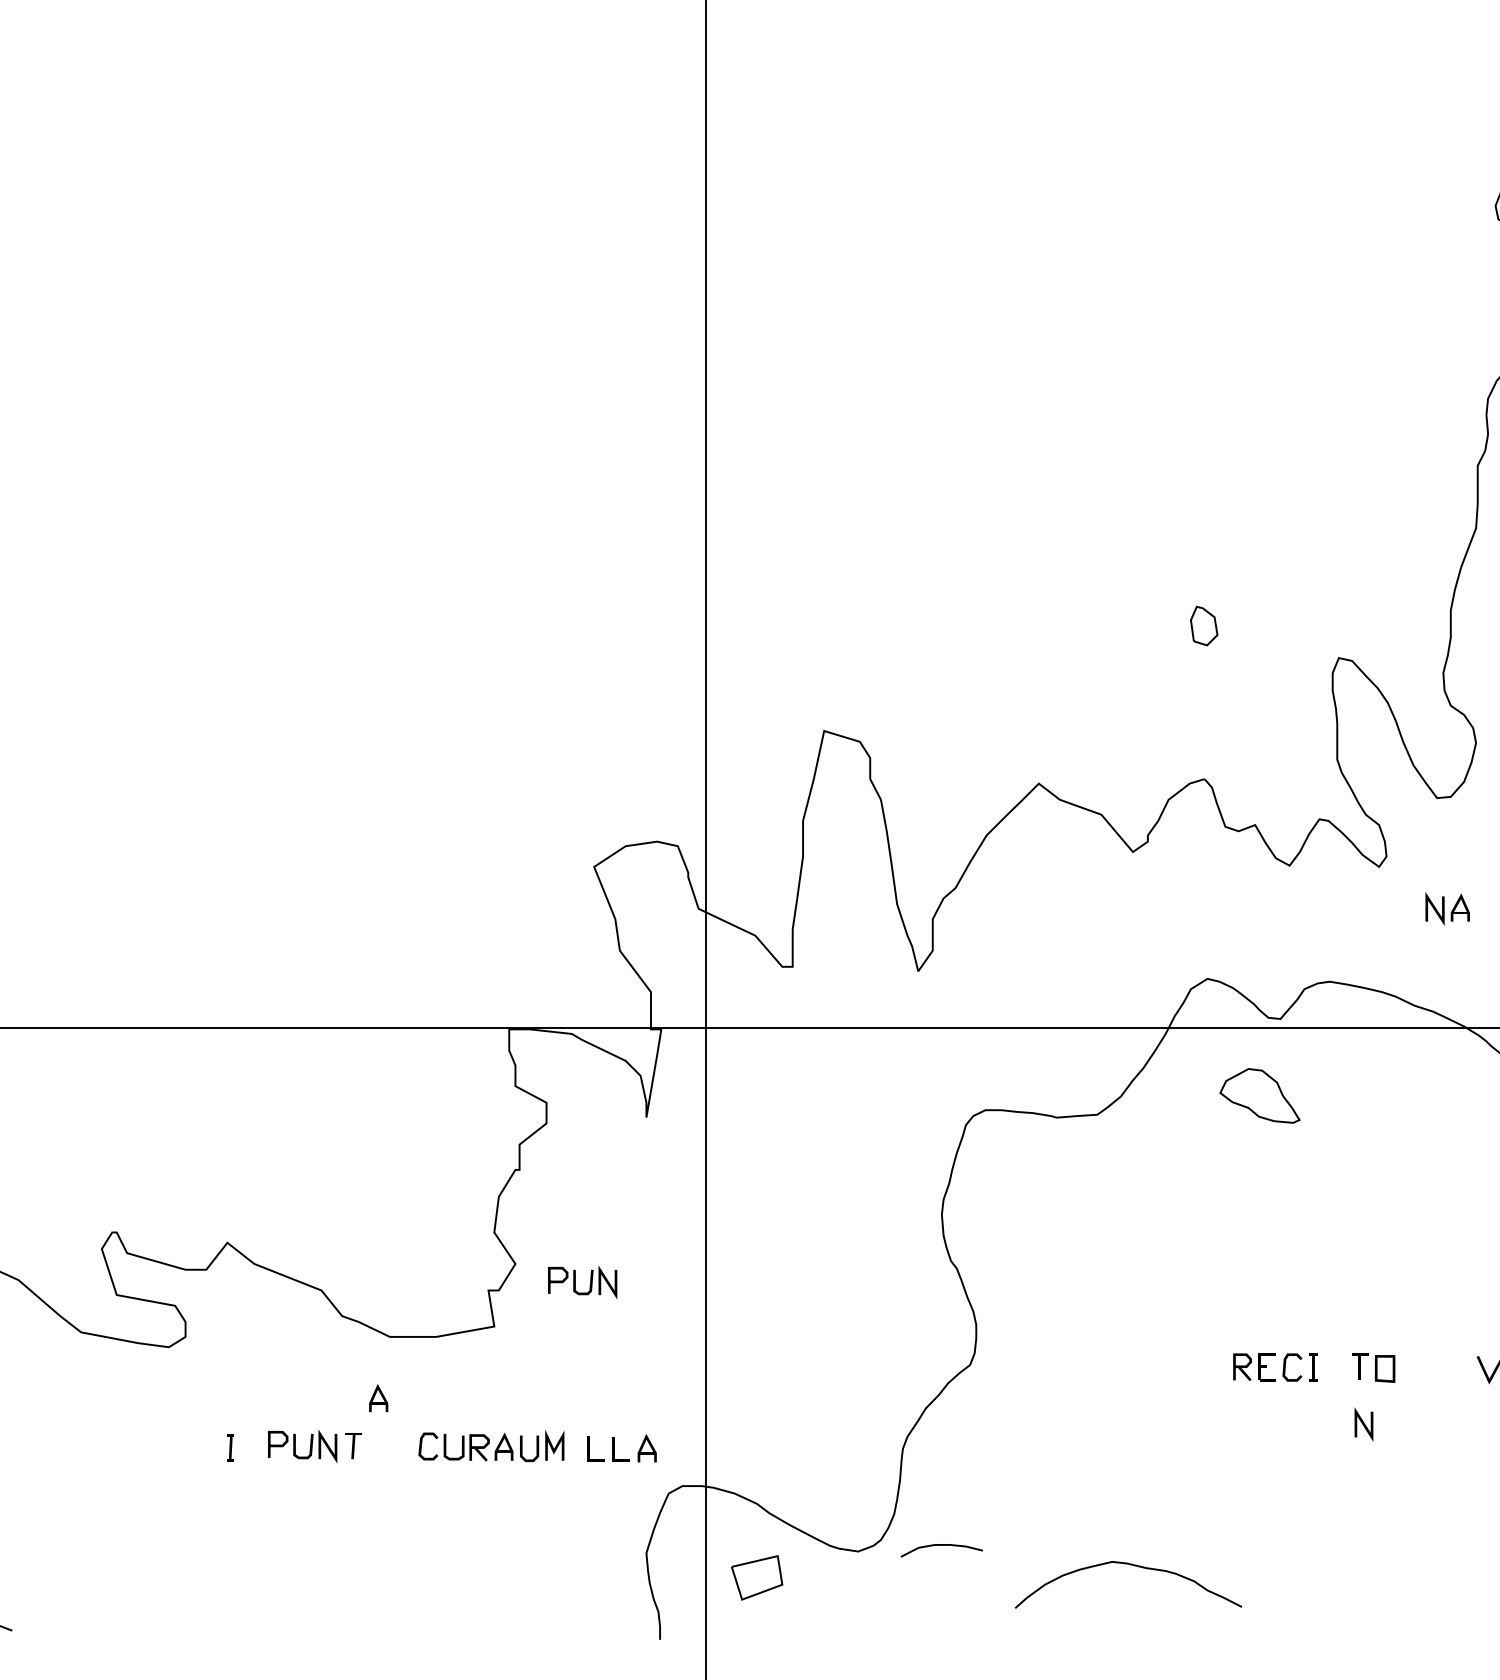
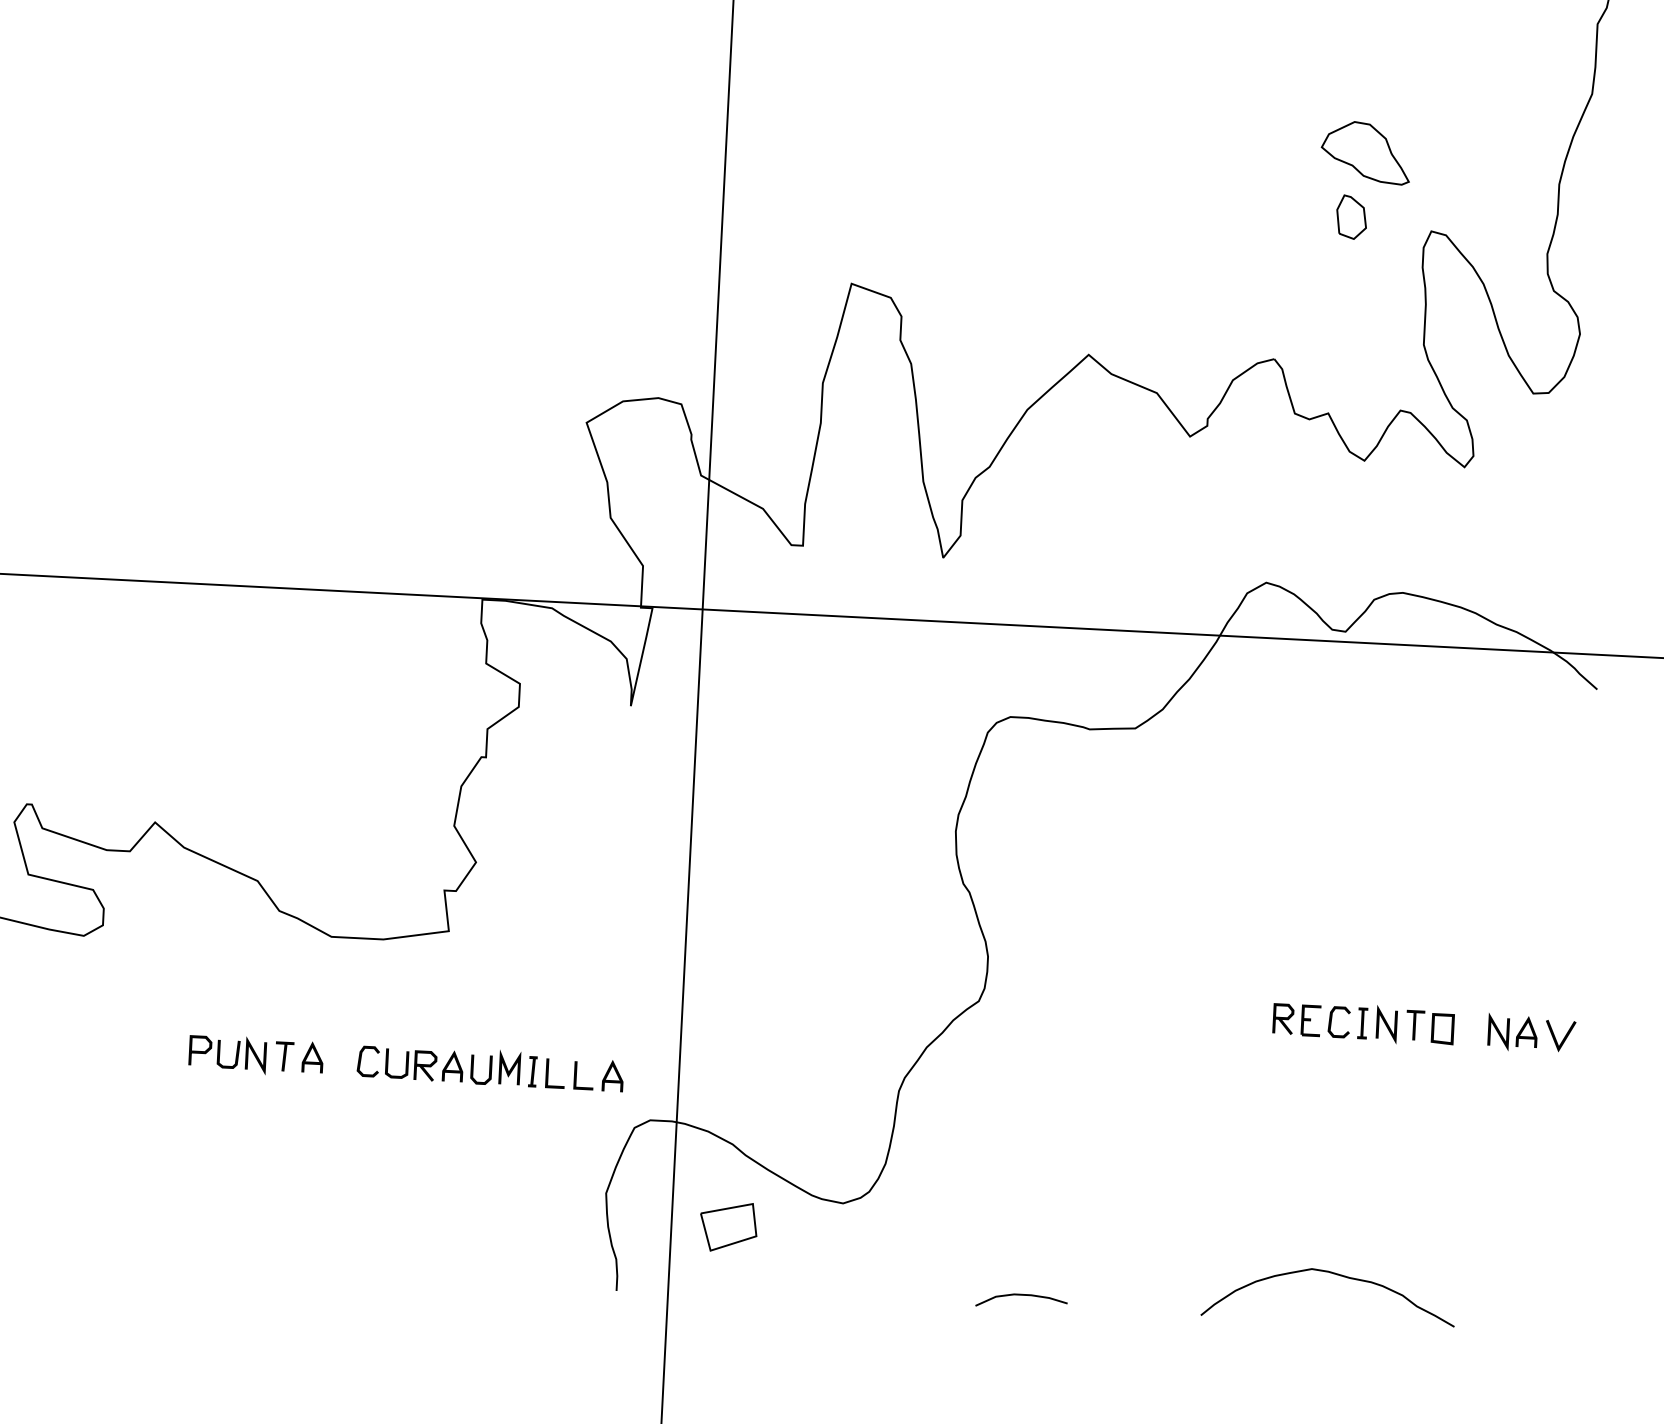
part: (1204, 626) -> (1352, 217), moved
part: (1447, 908) -> (1512, 1032), moved
part: (1259, 1095) -> (1365, 152), moved
part: (575, 1282) -> (542, 886), removed
part: (378, 1398) -> (312, 1057), moved
line: (1363, 1424) -> (1386, 1024), moved
part: (230, 1447) -> (532, 1071), moved
curve: (941, 1545) -> (1021, 1295), moved
curve: (1134, 1566) -> (1336, 1275), moved

